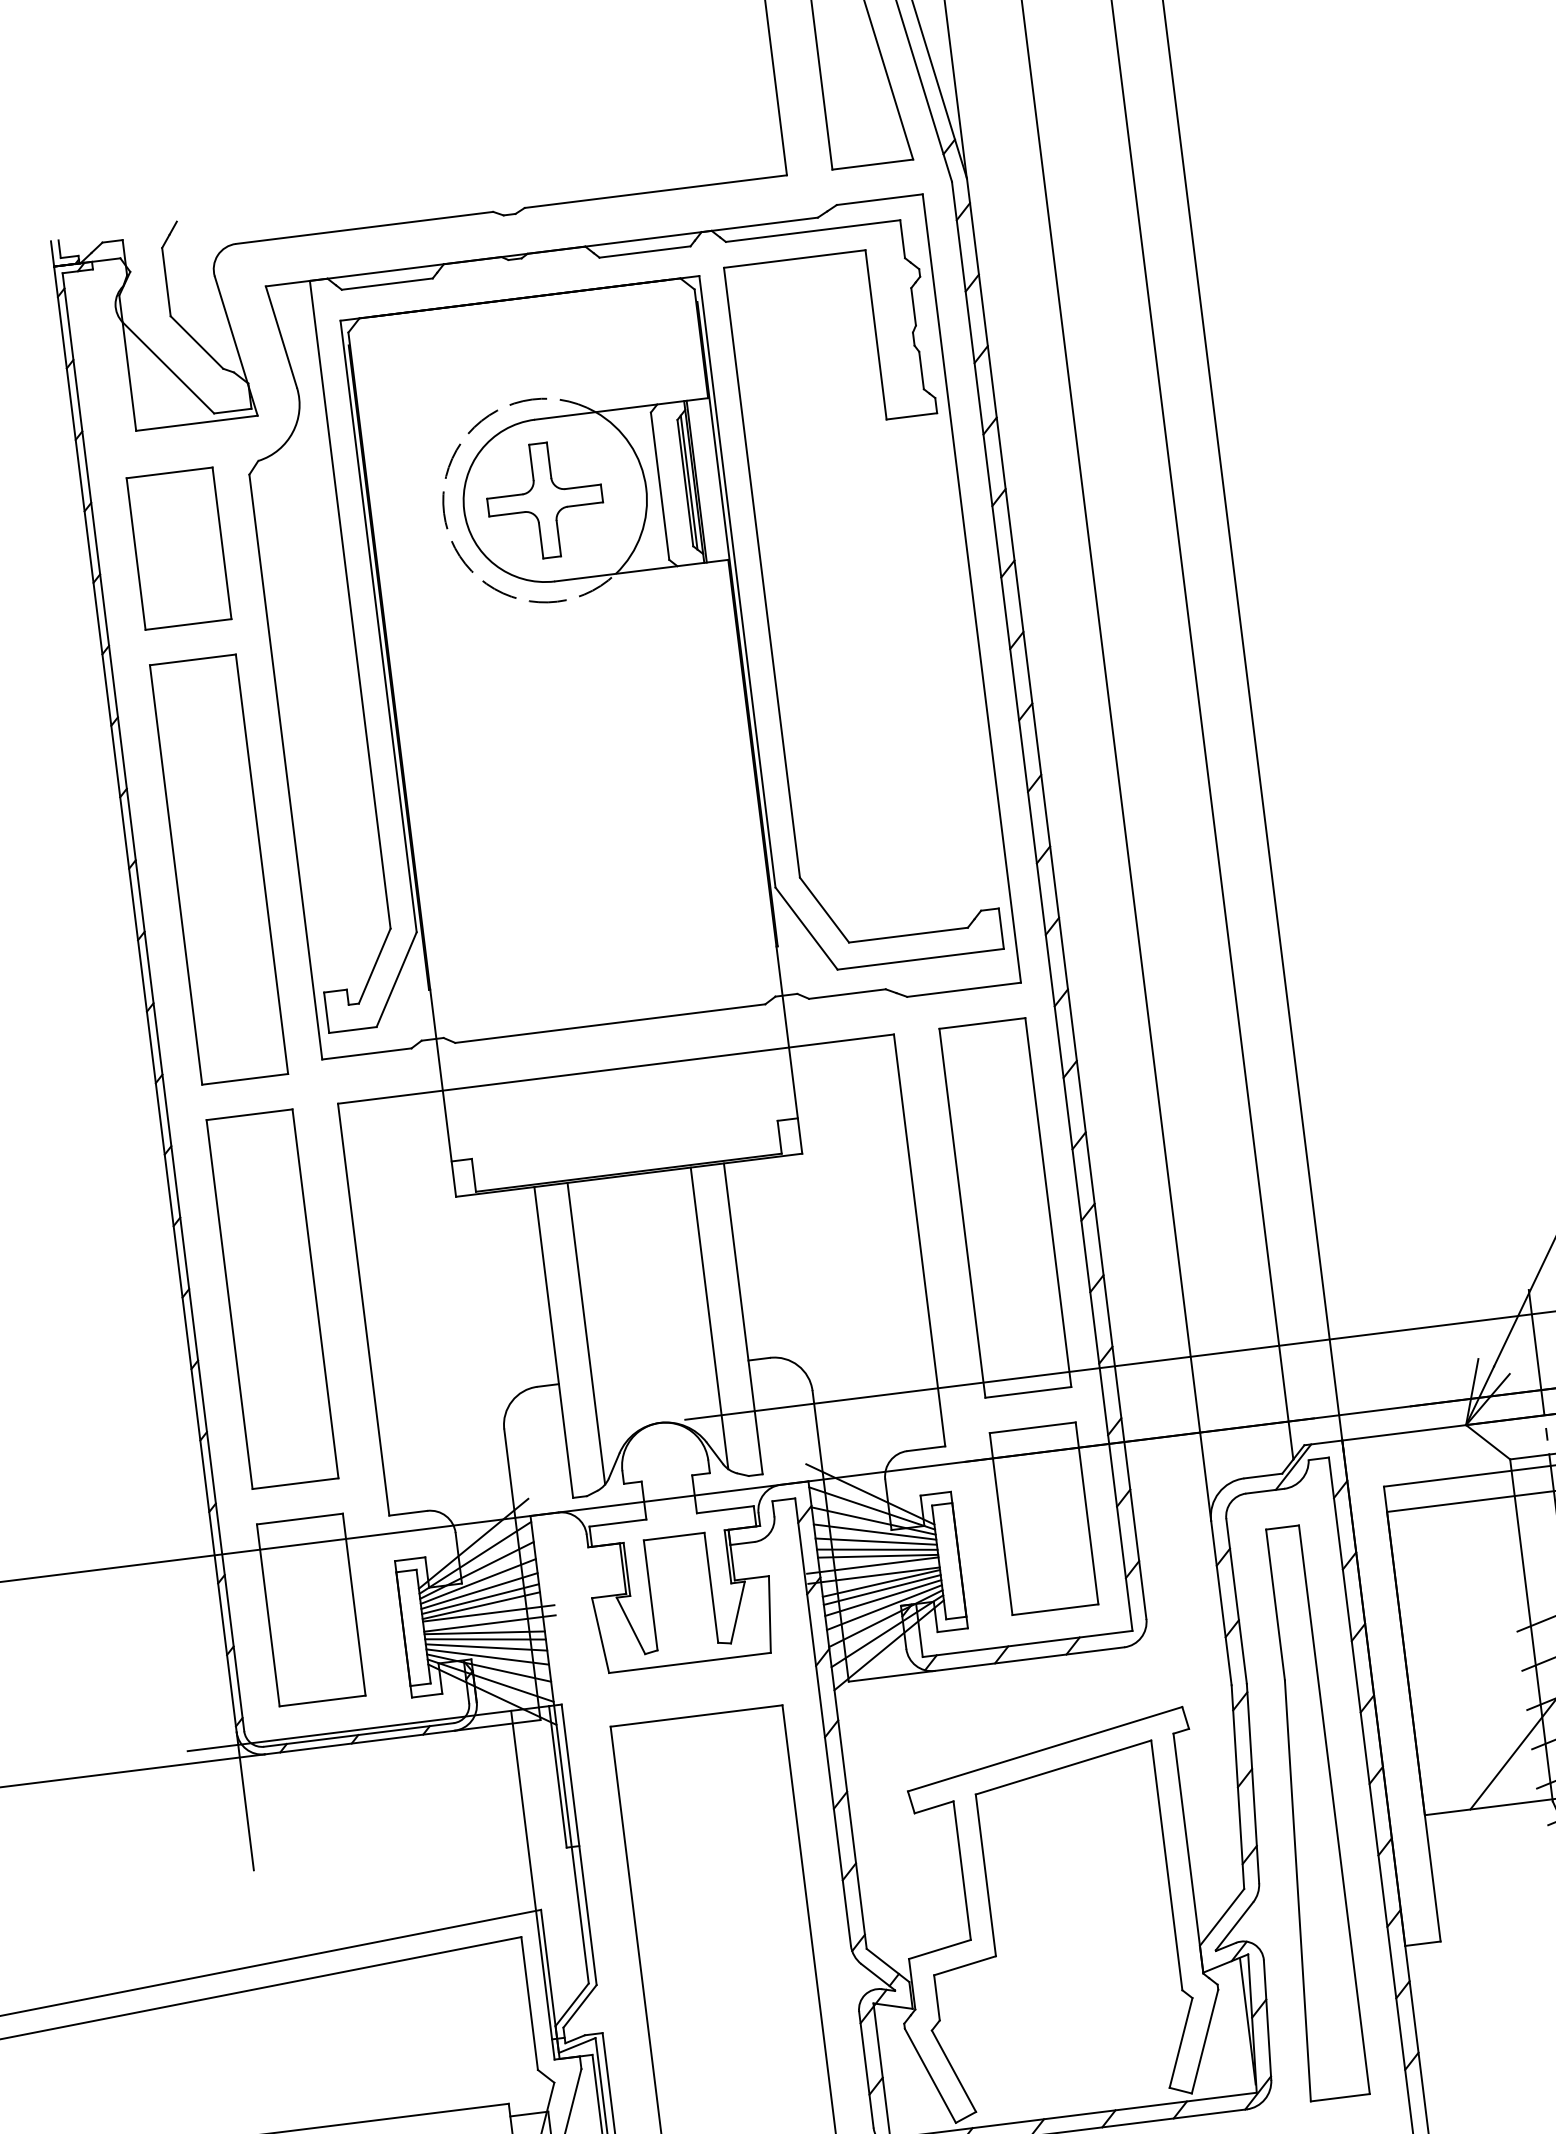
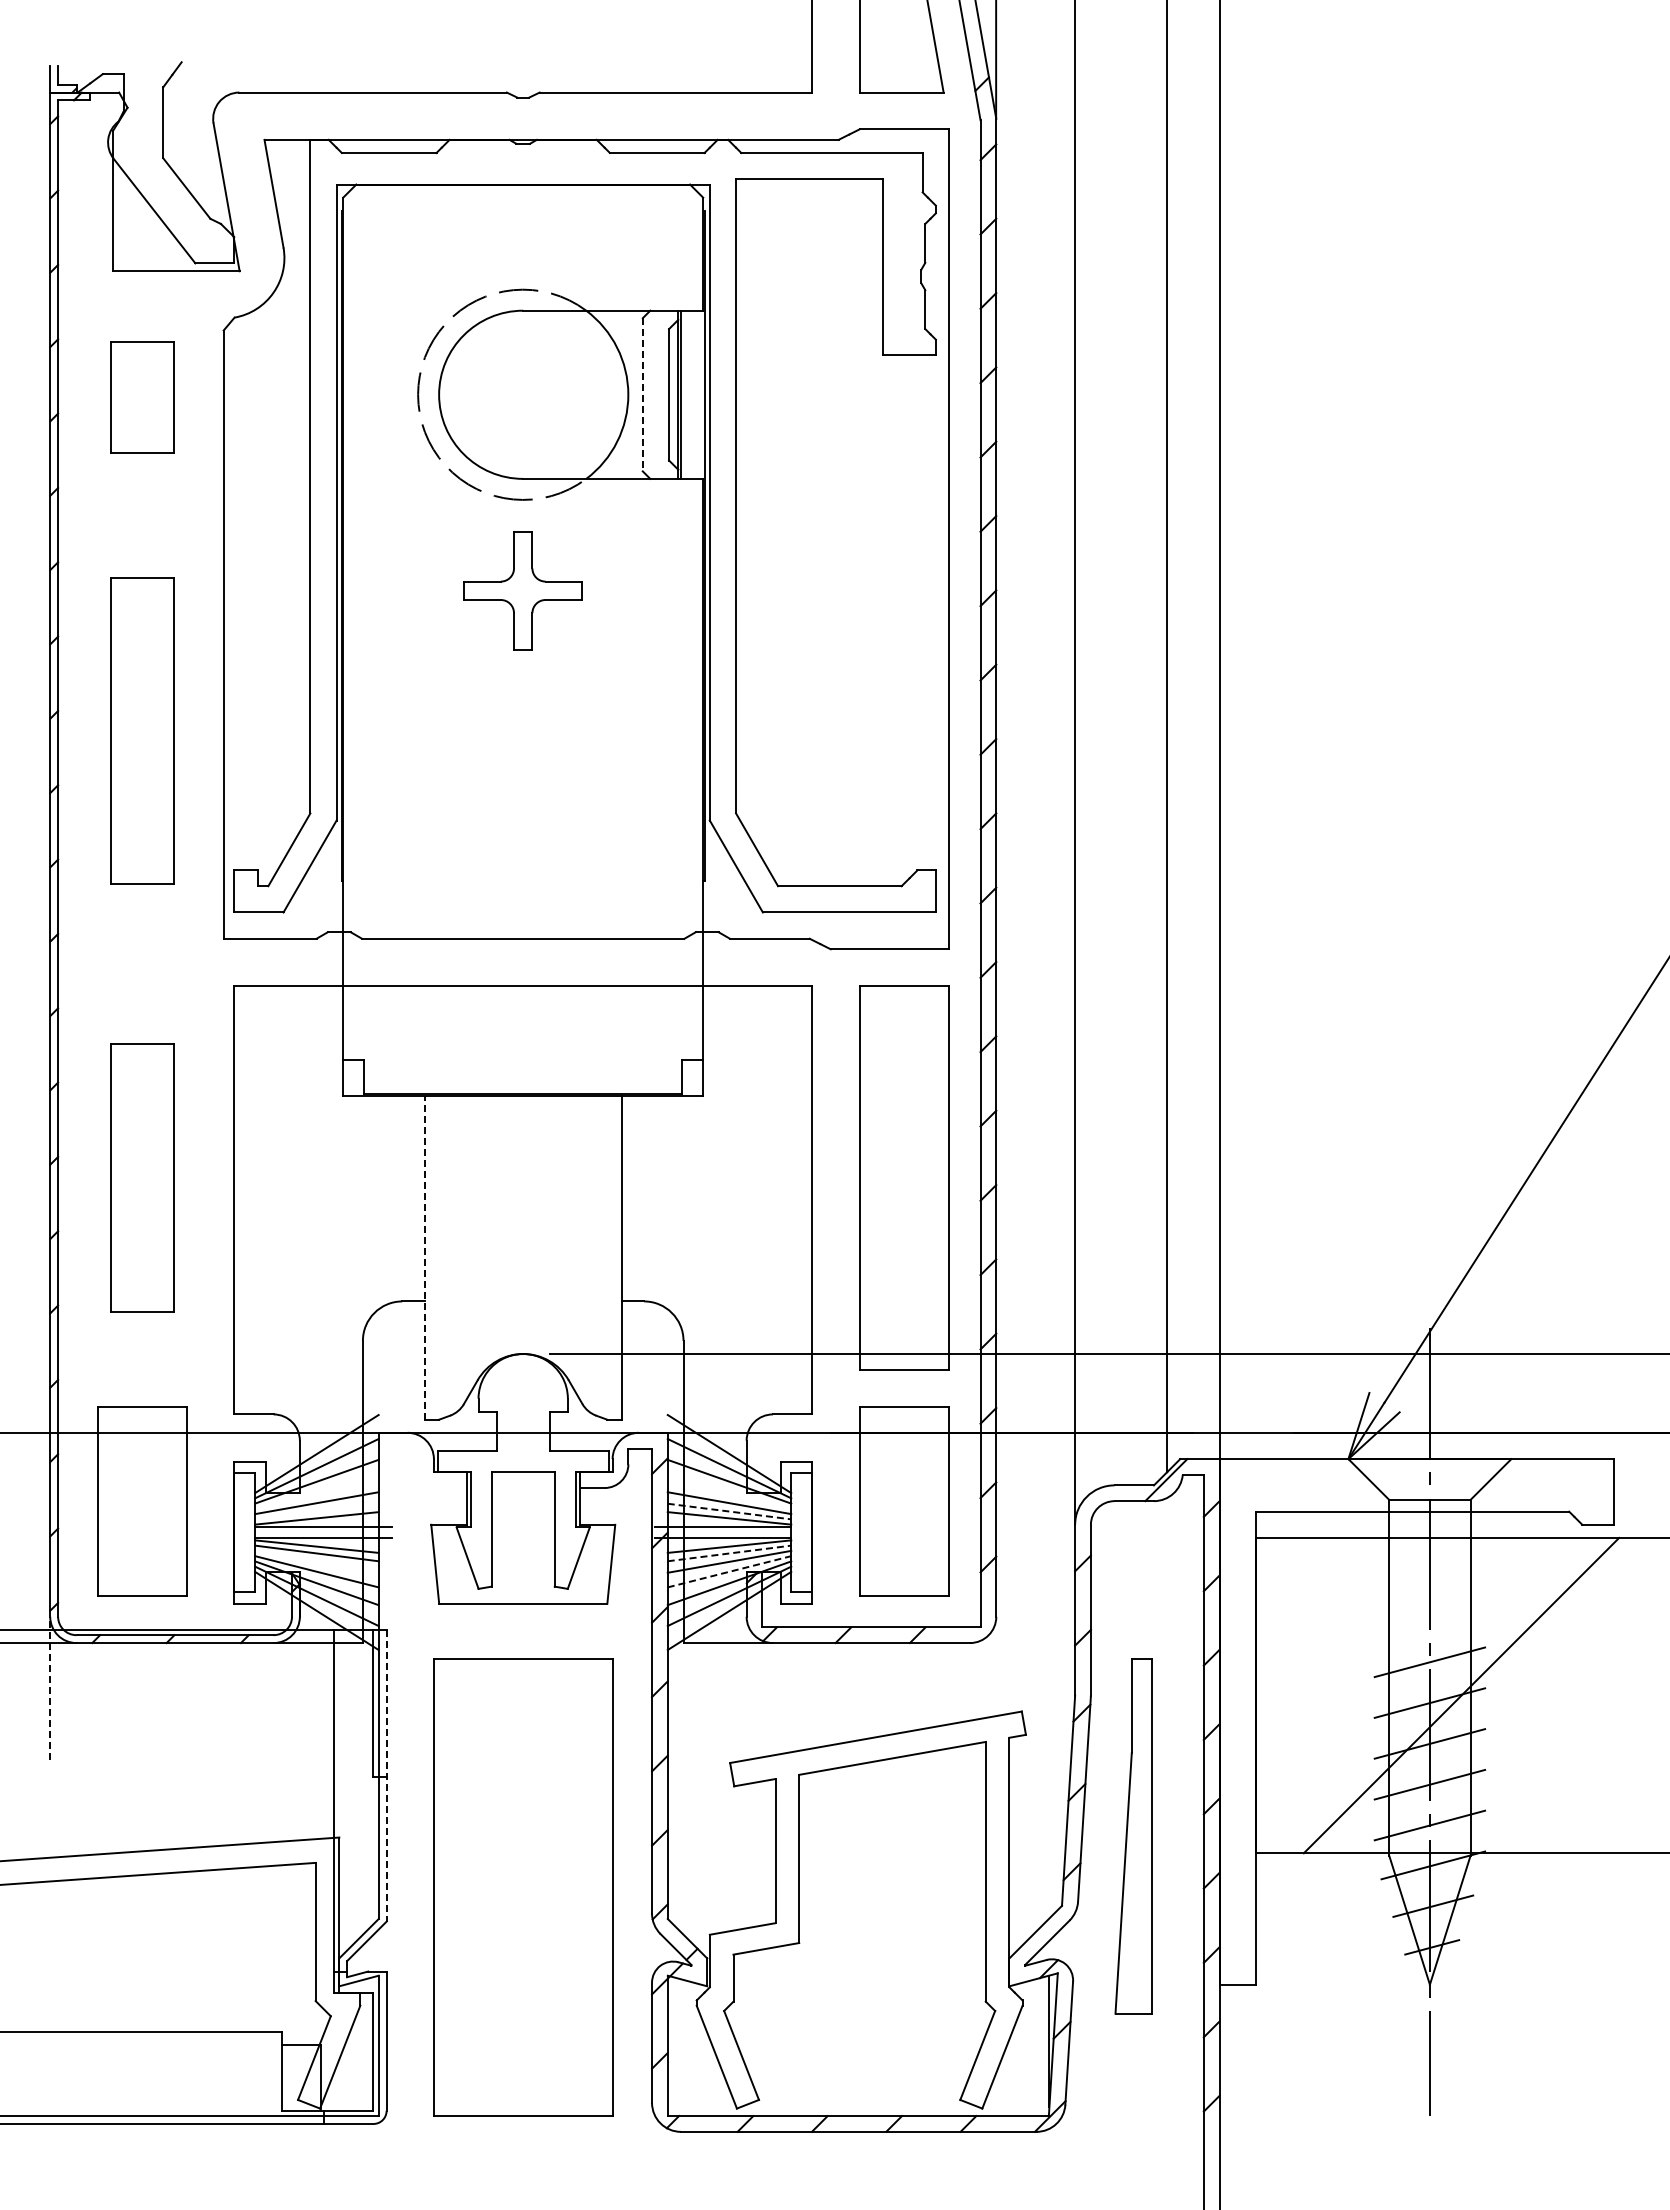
line: (689, 482) -> (673, 394), removed
line: (659, 485) -> (642, 394), solid -> dashed
part: (544, 500) -> (522, 590), moved
part: (179, 548) -> (142, 397), size x0.7
part: (219, 868) -> (142, 730), size x0.7
part: (272, 1298) -> (142, 1177), size x0.7
line: (709, 1318) -> (587, 1253), removed
line: (586, 1333) -> (459, 1253), removed
line: (553, 1342) -> (424, 1258), solid -> dashed
line: (874, 1531) -> (729, 1492), removed
line: (878, 1549) -> (730, 1511), solid -> dashed
line: (477, 1580) -> (316, 1492), removed
line: (883, 1589) -> (730, 1553), solid -> dashed
line: (480, 1599) -> (316, 1511), removed
line: (884, 1607) -> (729, 1571), solid -> dashed
line: (486, 1647) -> (316, 1561), removed
line: (245, 1801) -> (50, 1688), solid -> dashed
part: (1304, 1813) -> (1133, 1836), size x0.6
line: (579, 1844) -> (386, 1775), solid -> dashed

